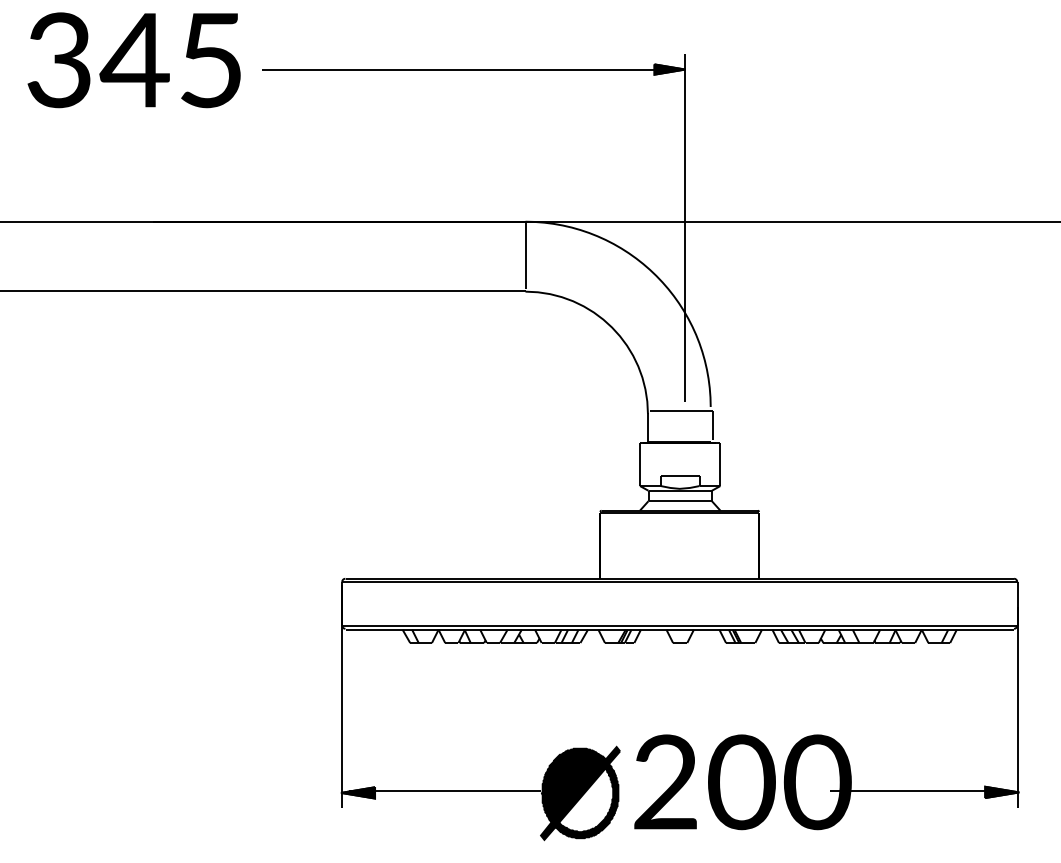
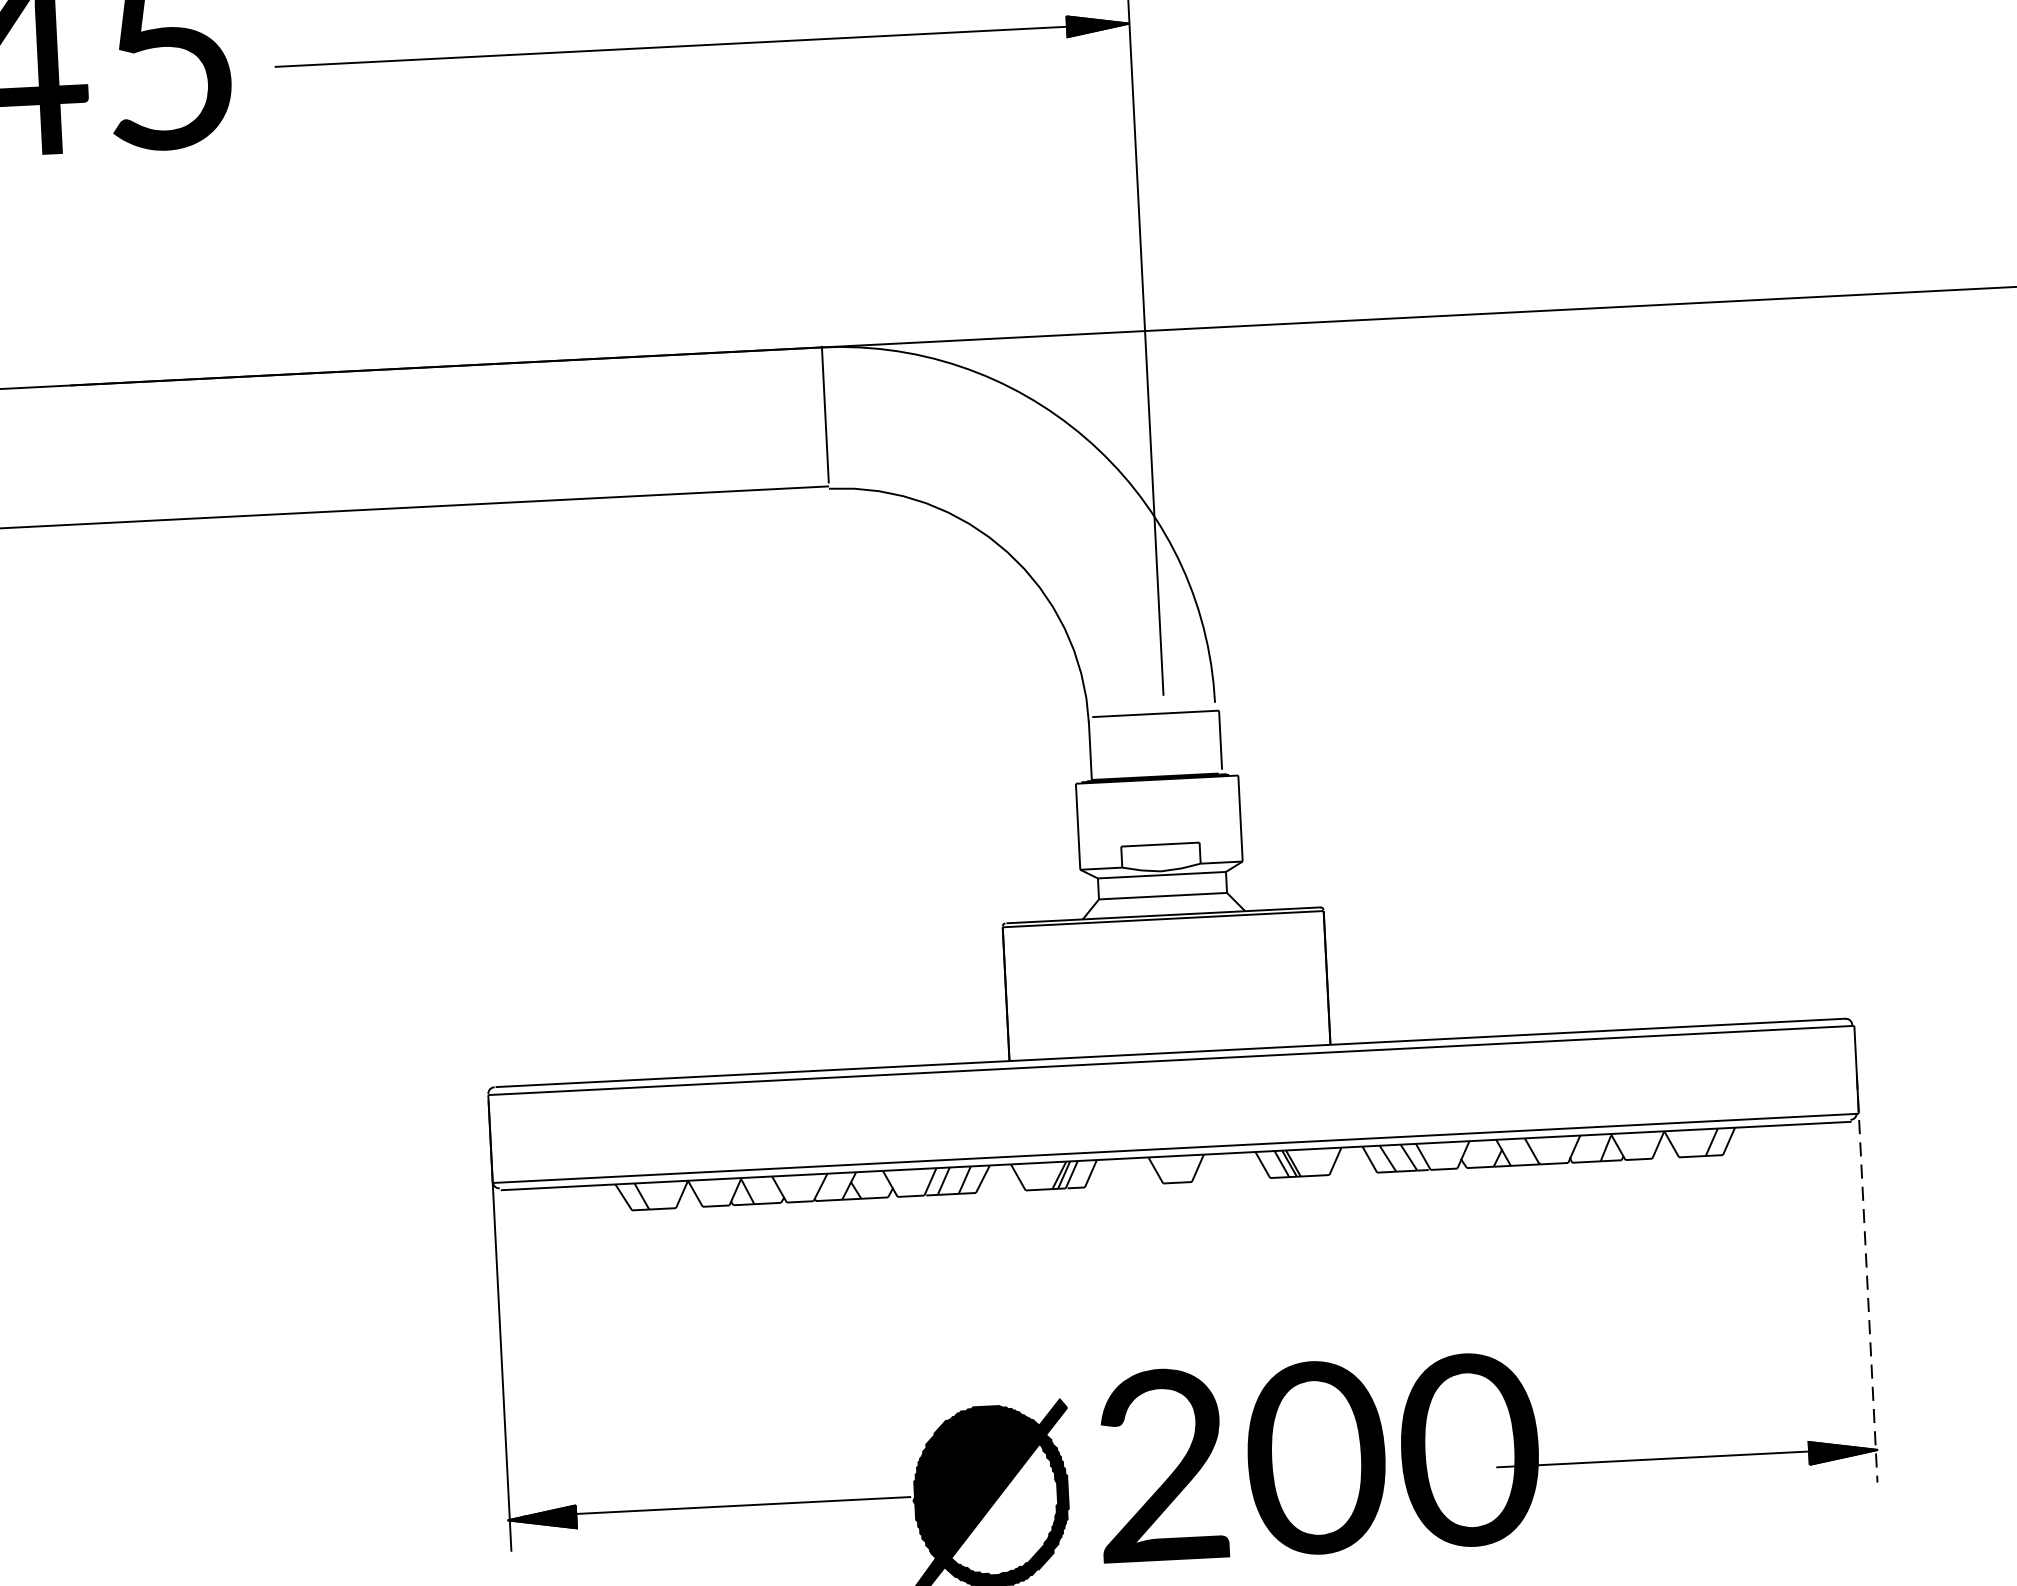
line: (1018, 707) -> (1867, 1278), solid -> dashed

